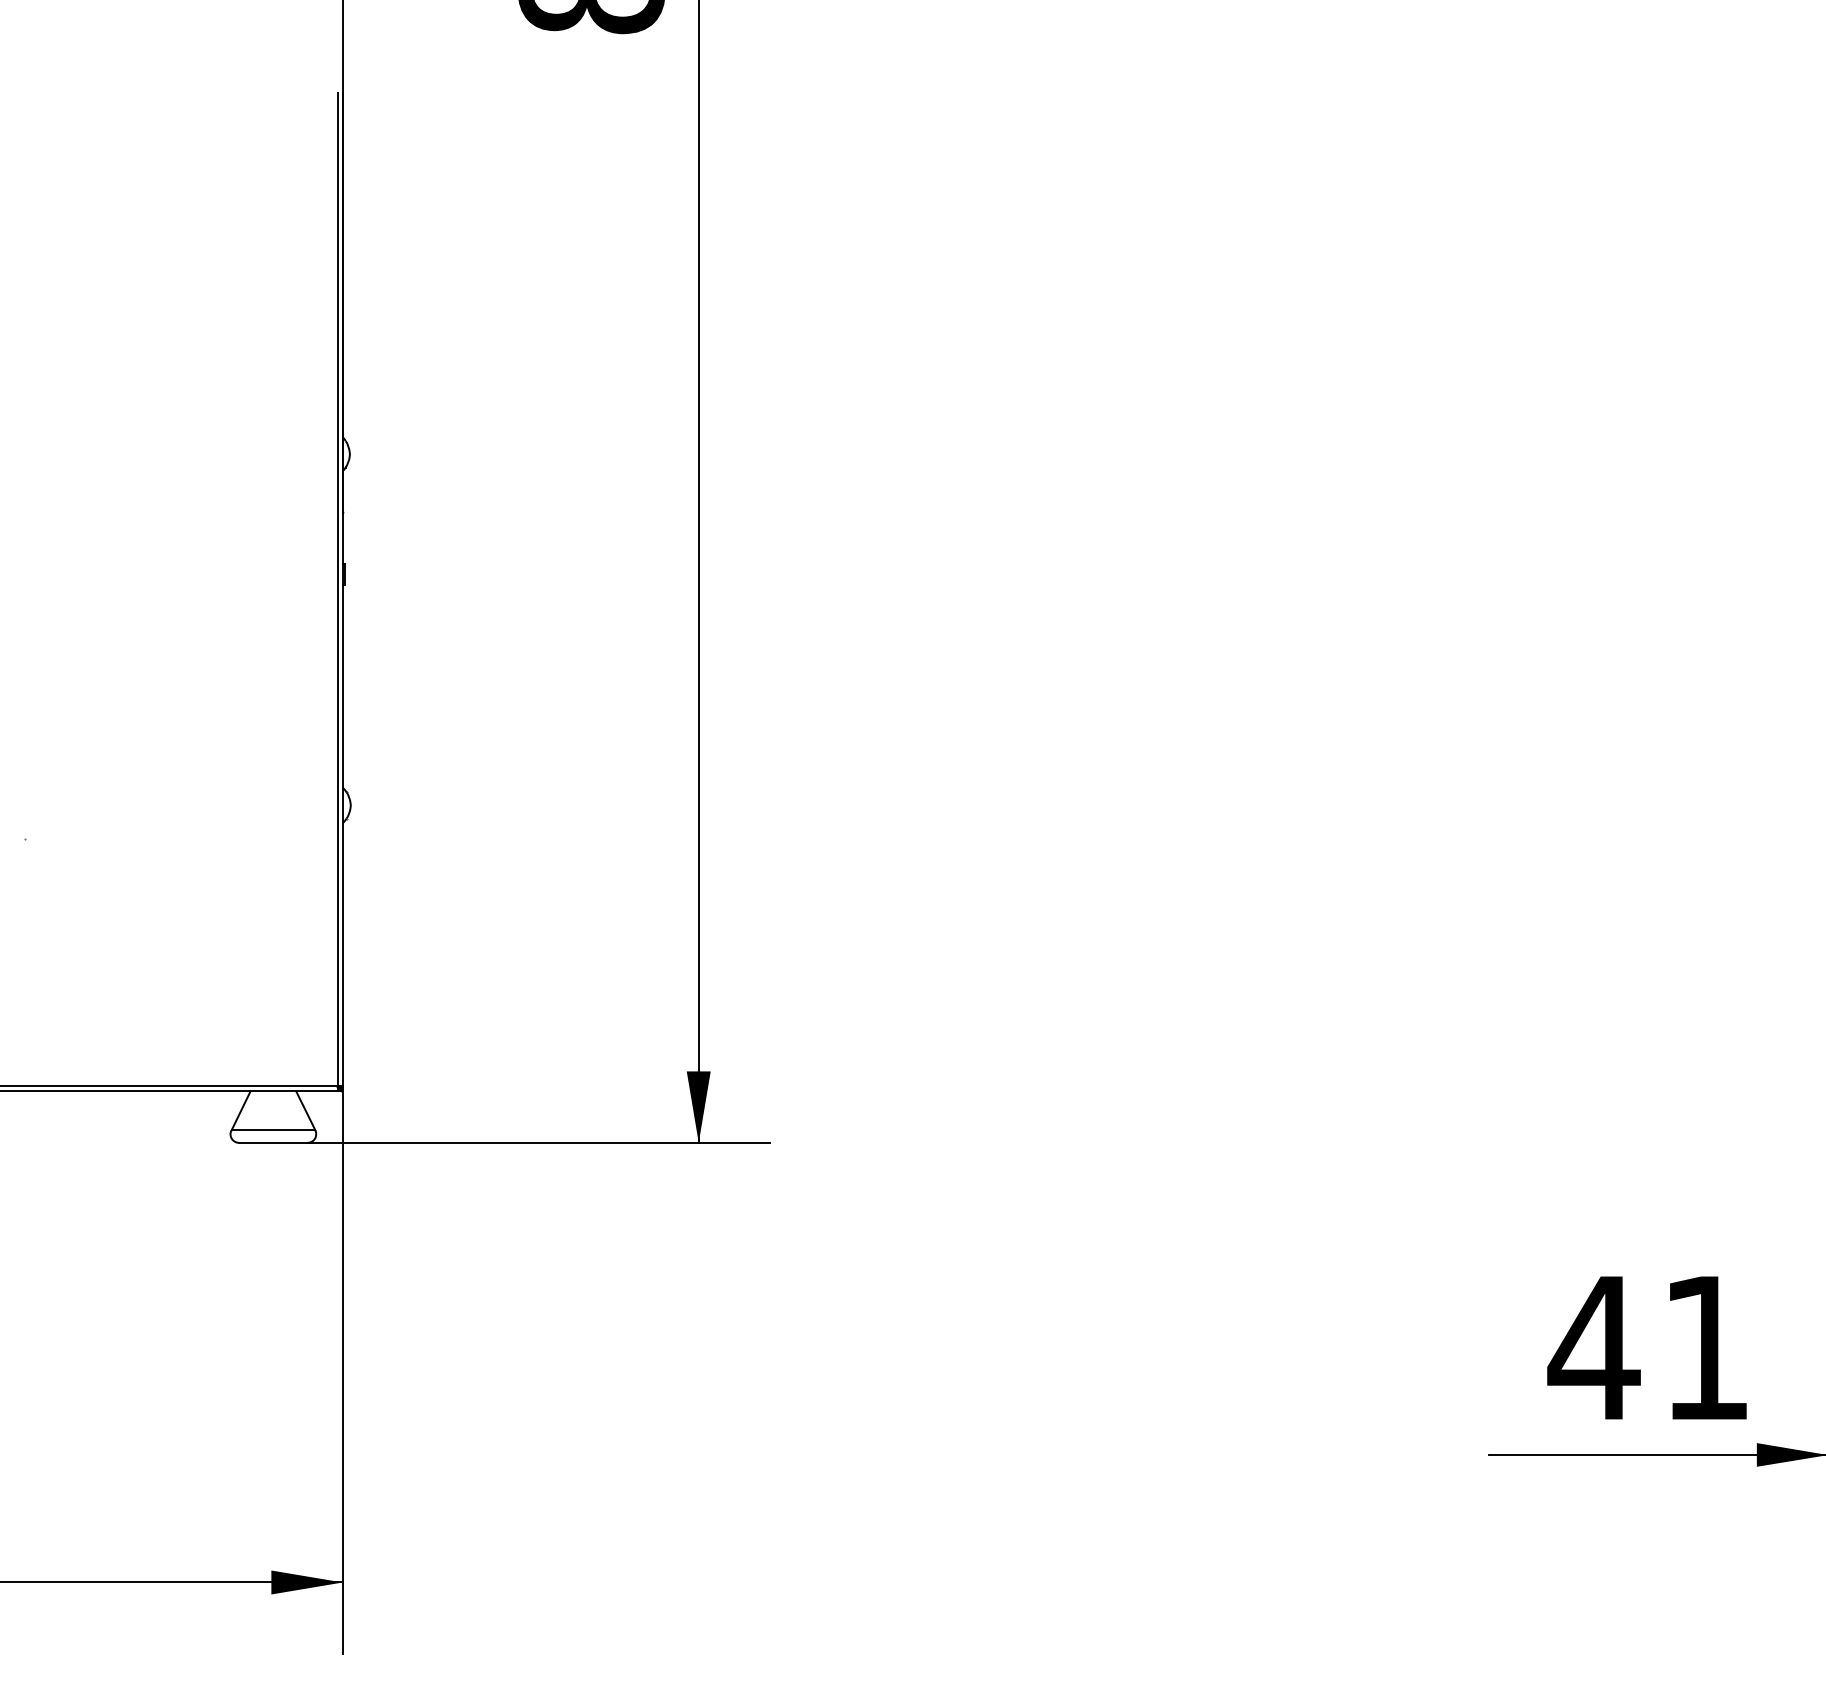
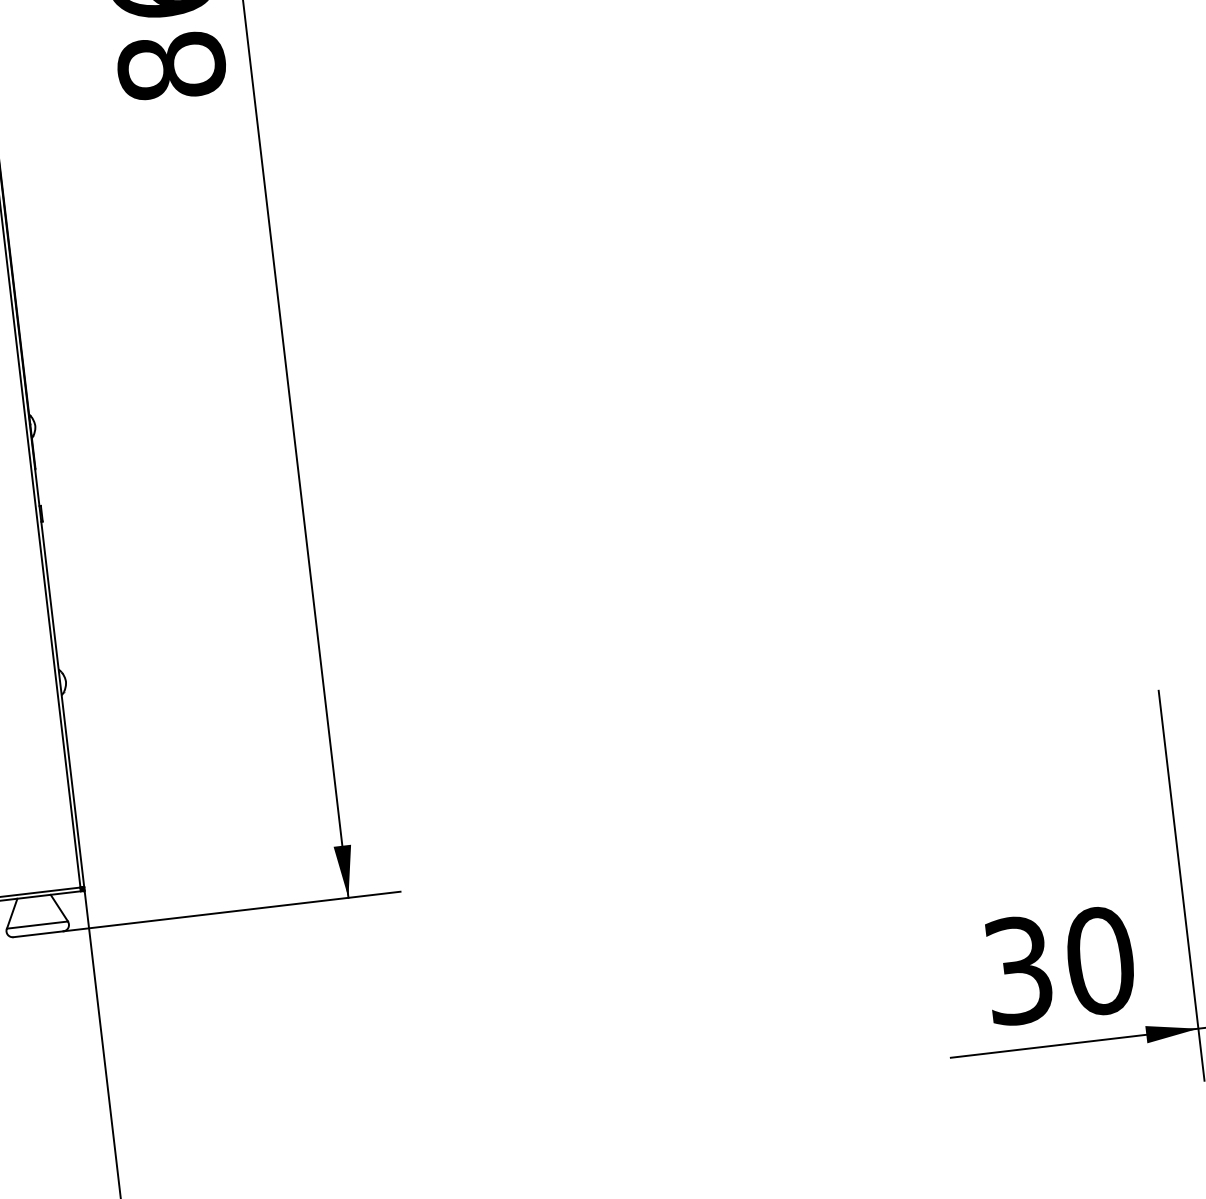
text: (1649, 1348) -> (1058, 966), 41 -> 30

